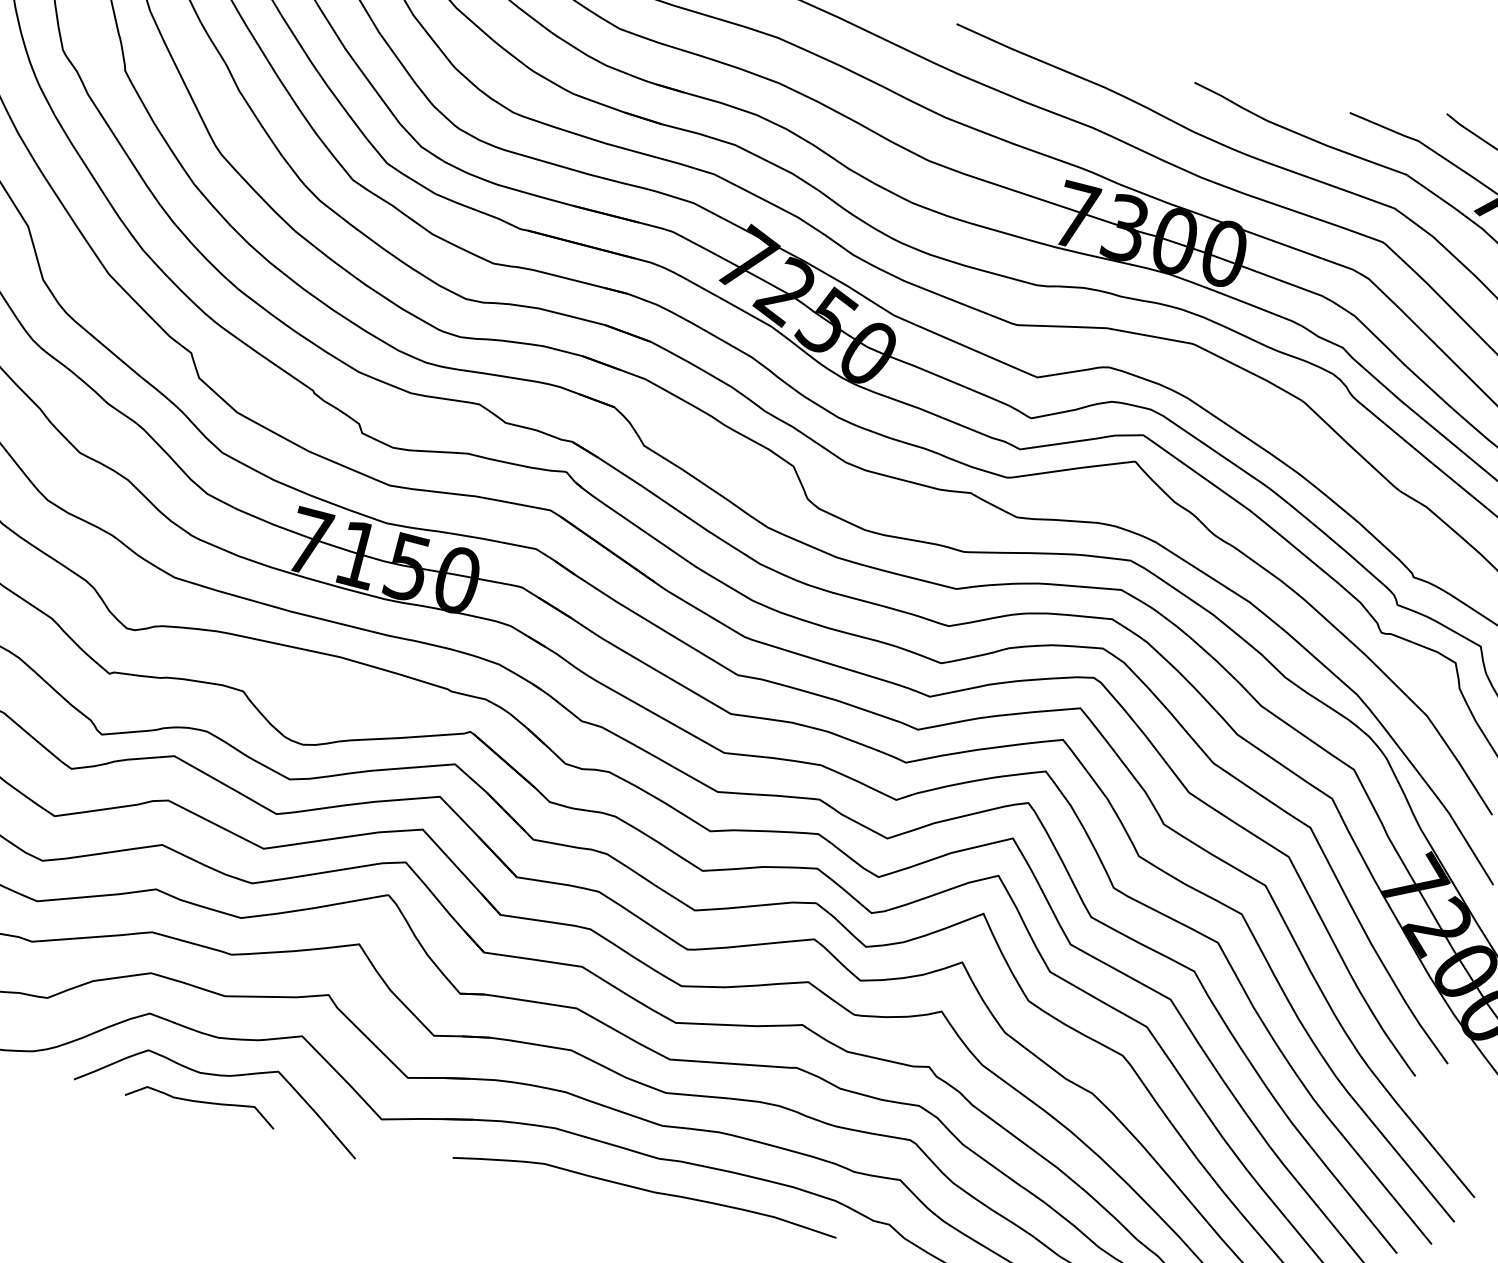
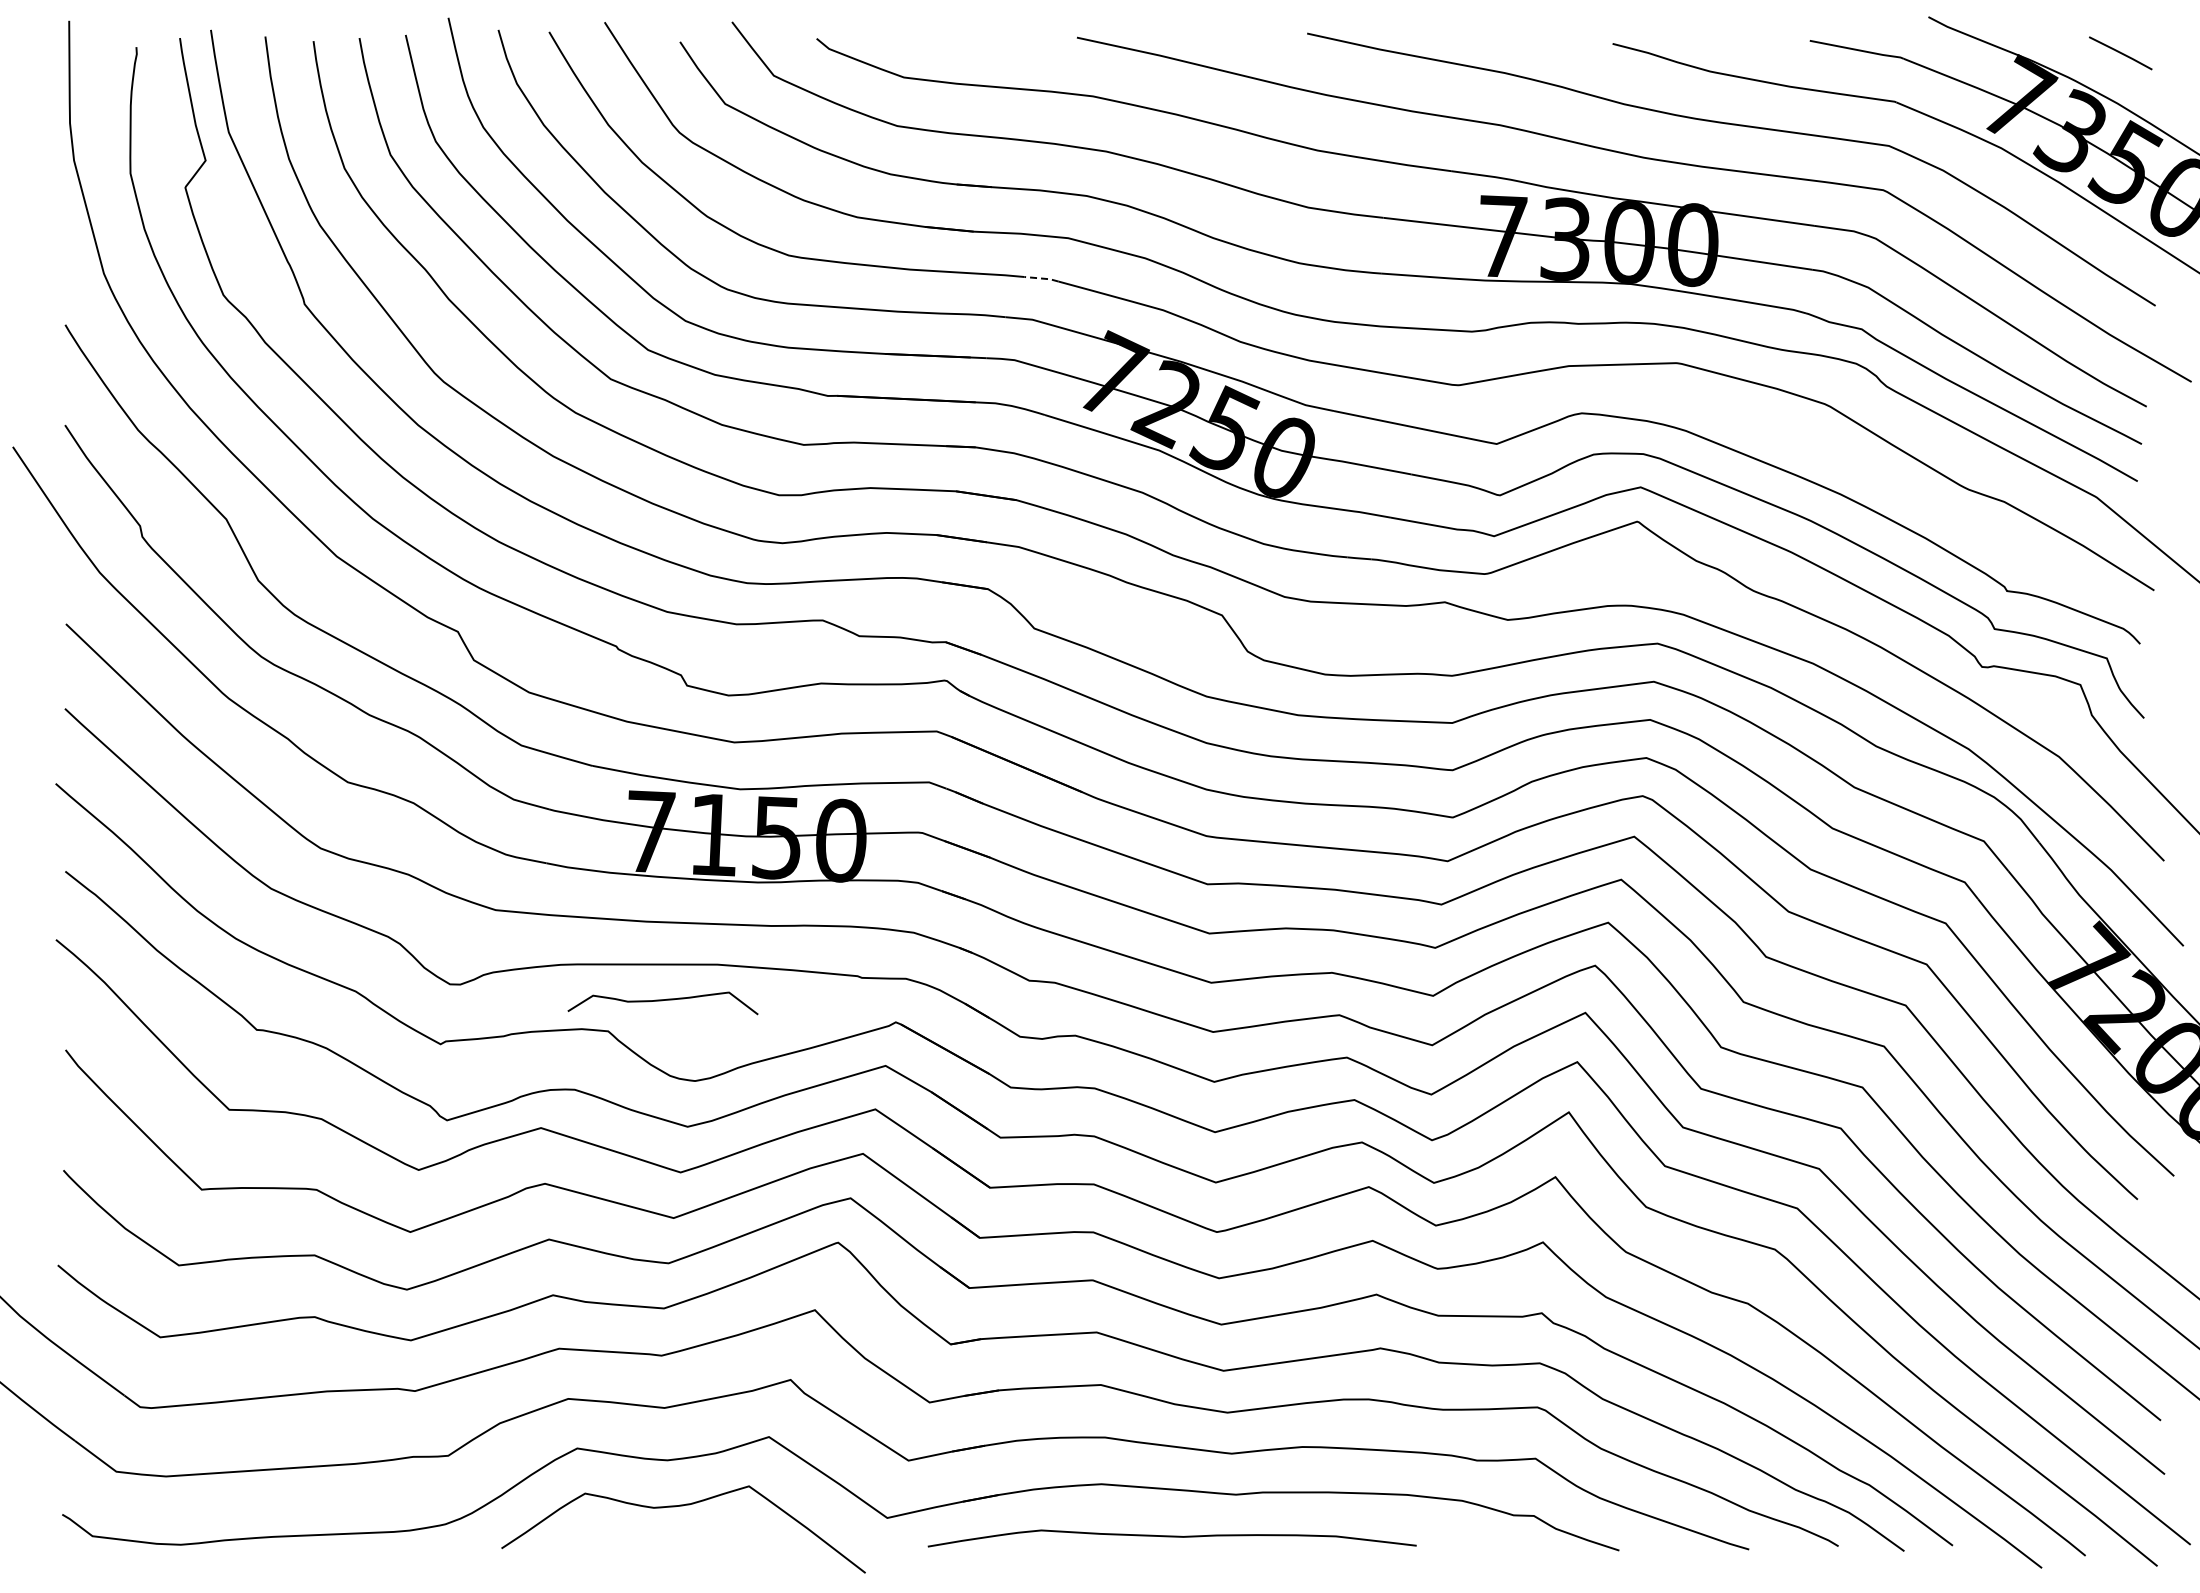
line: (708, 172) -> (1042, 278), solid -> dashed
curve: (200, 1103) -> (662, 1001), moved
curve: (645, 1190) -> (1171, 1537), moved

